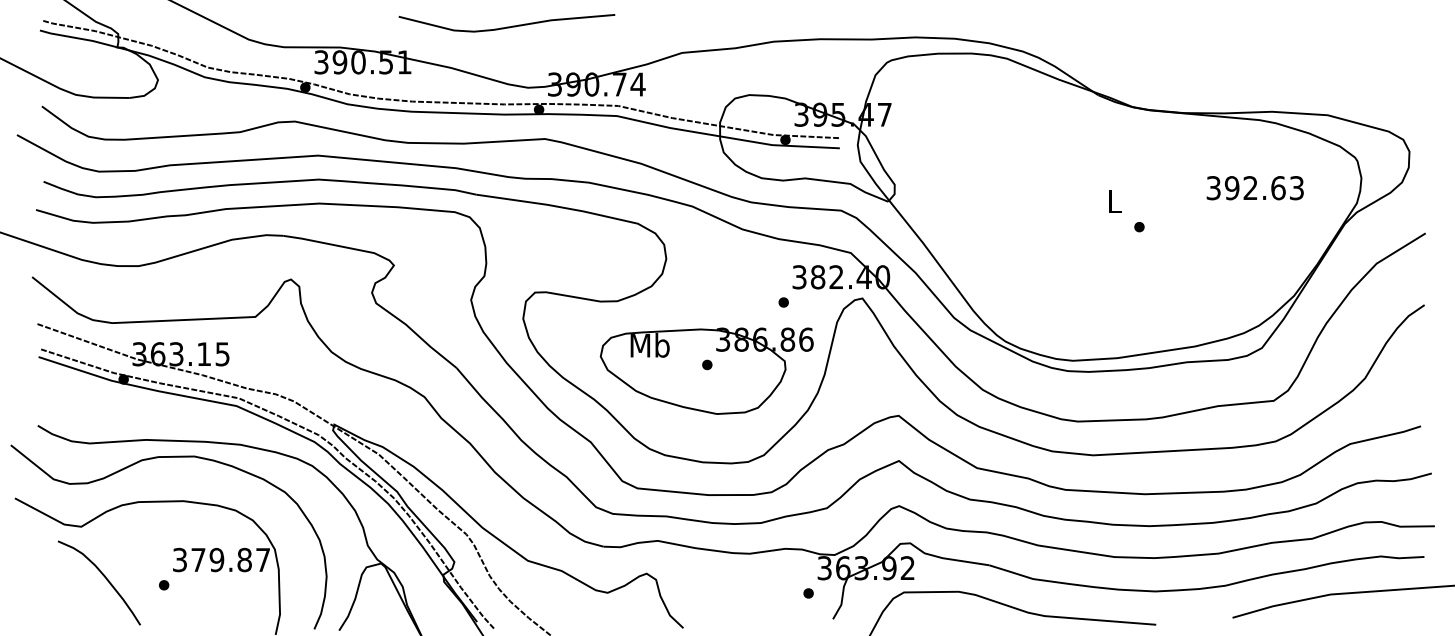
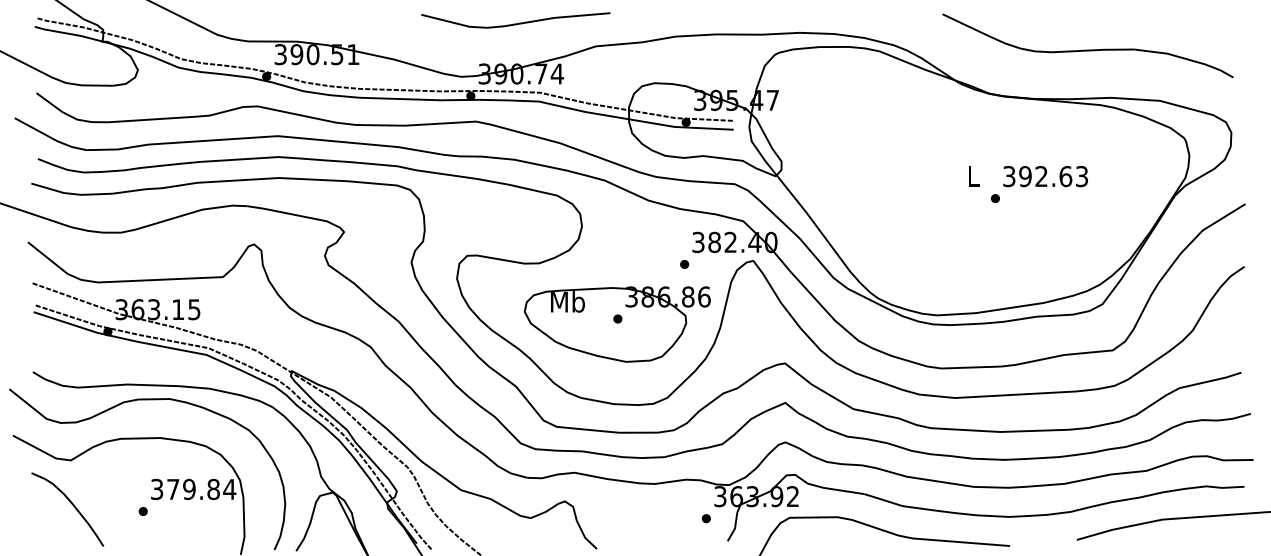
curve: (506, 26) -> (515, 23), moved
part: (1244, 51) -> (1087, 45), added
text: (1255, 188) -> (1045, 176), moved
text: (262, 560) -> (229, 489), 379.87 -> 379.84
curve: (103, 577) -> (71, 504), moved

